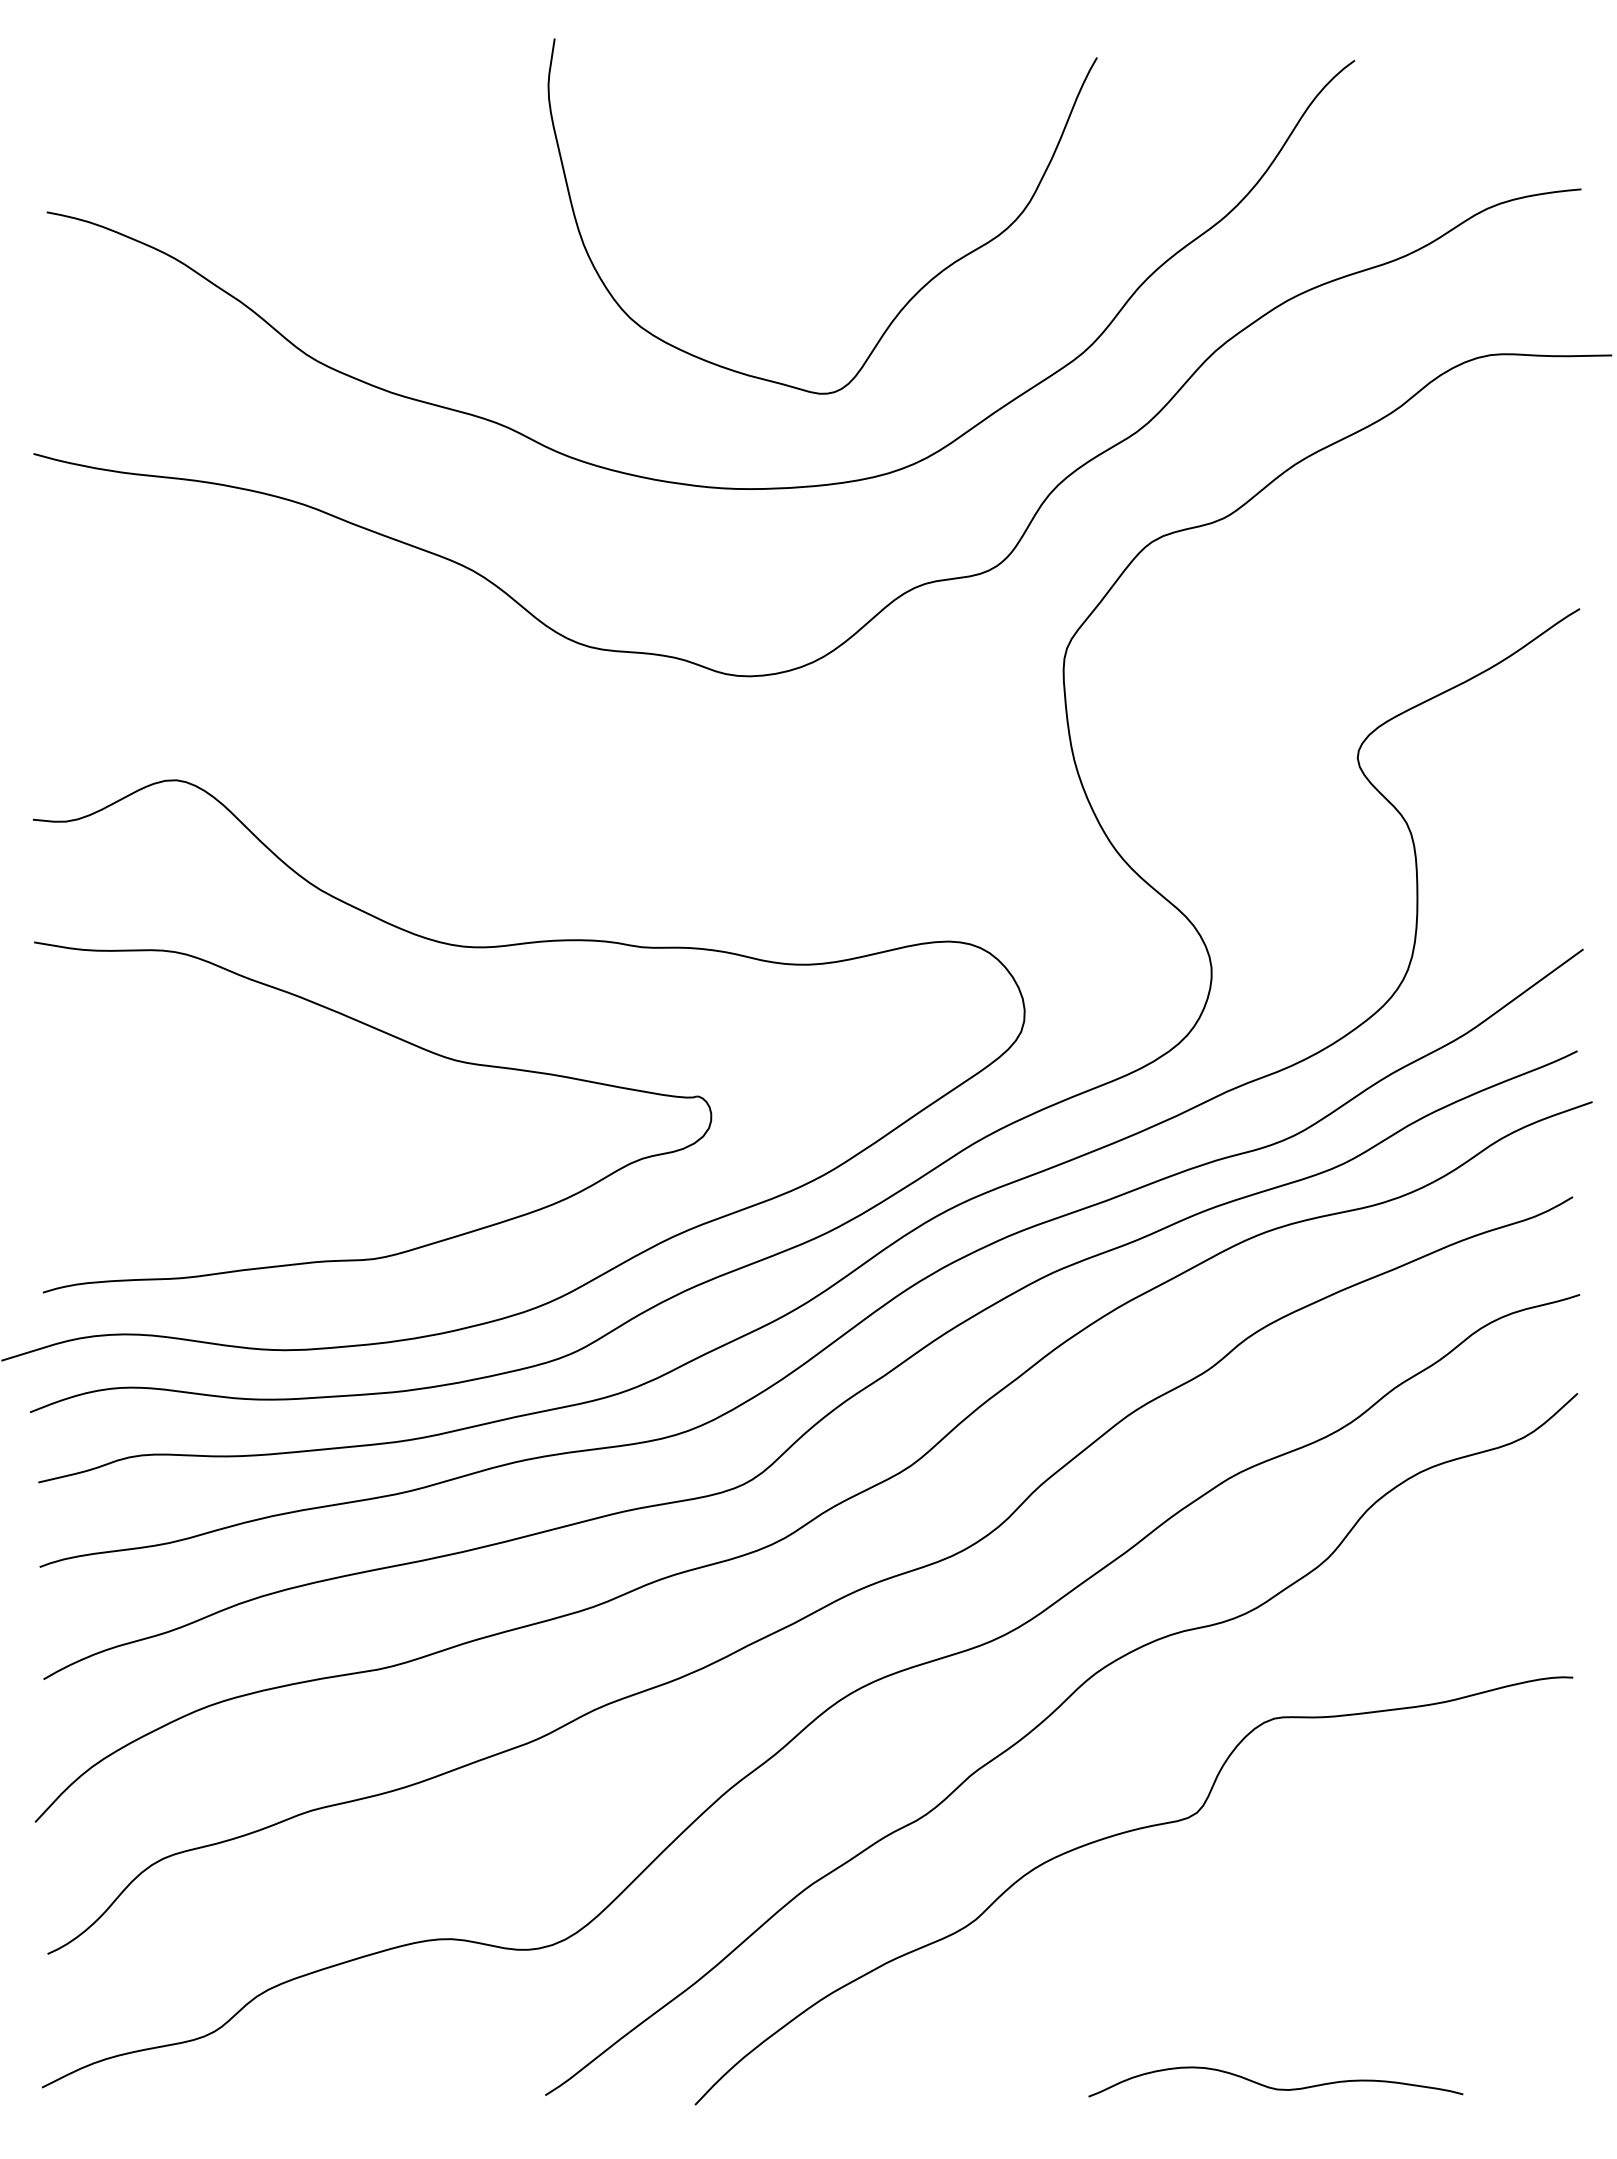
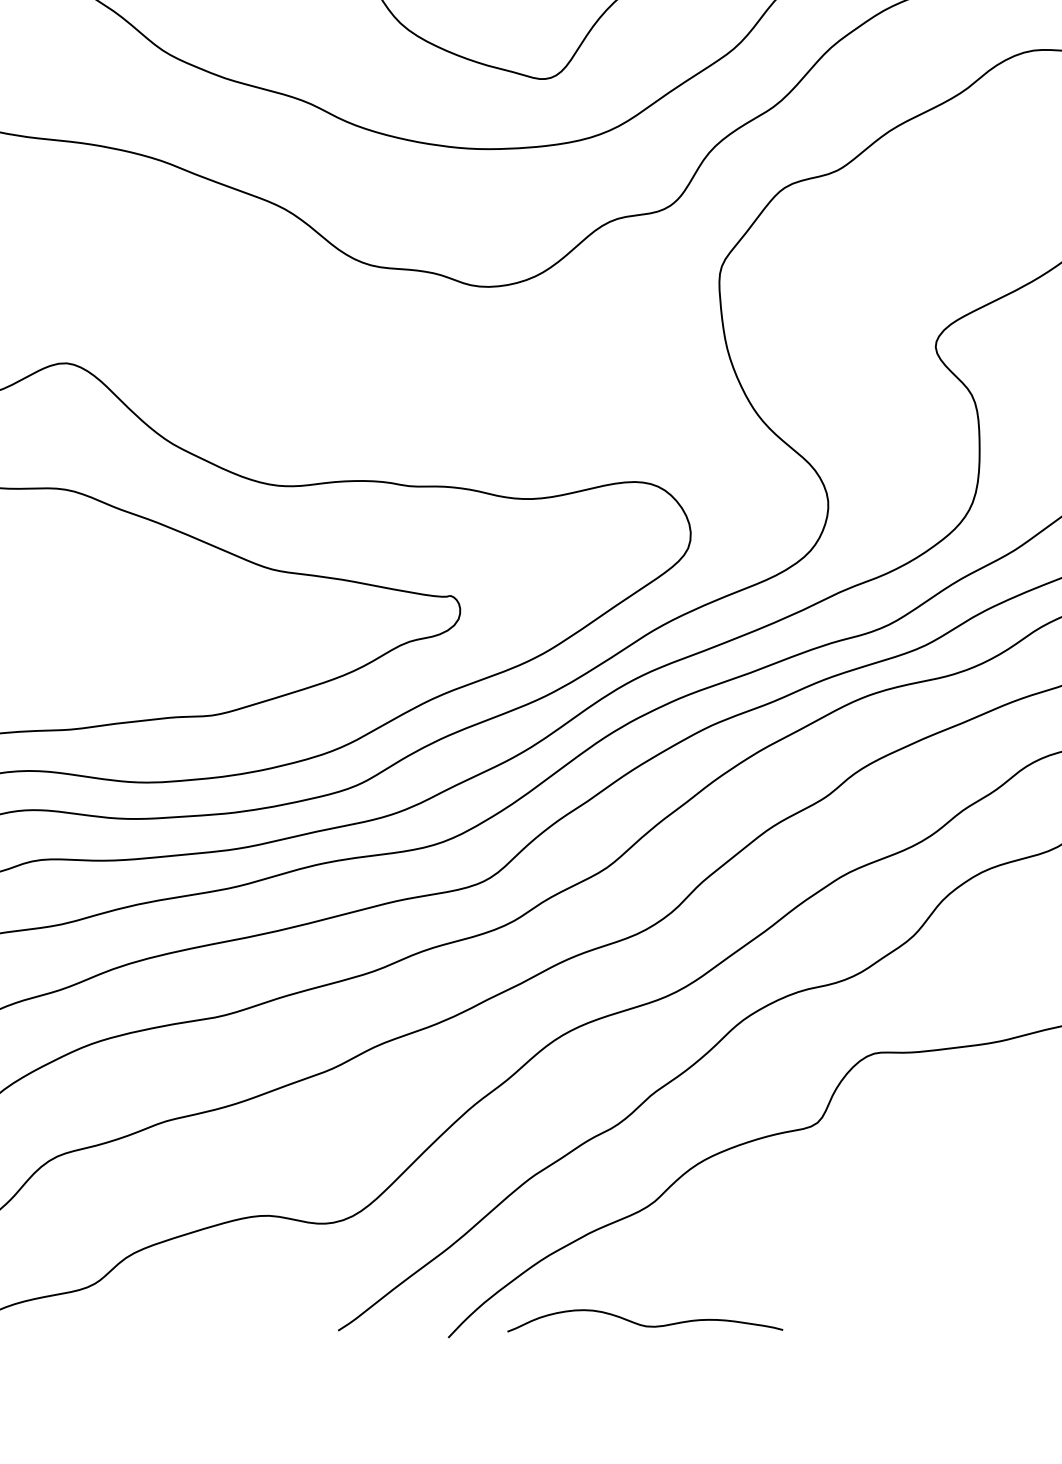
curve: (1274, 2087) -> (644, 1324), moved

